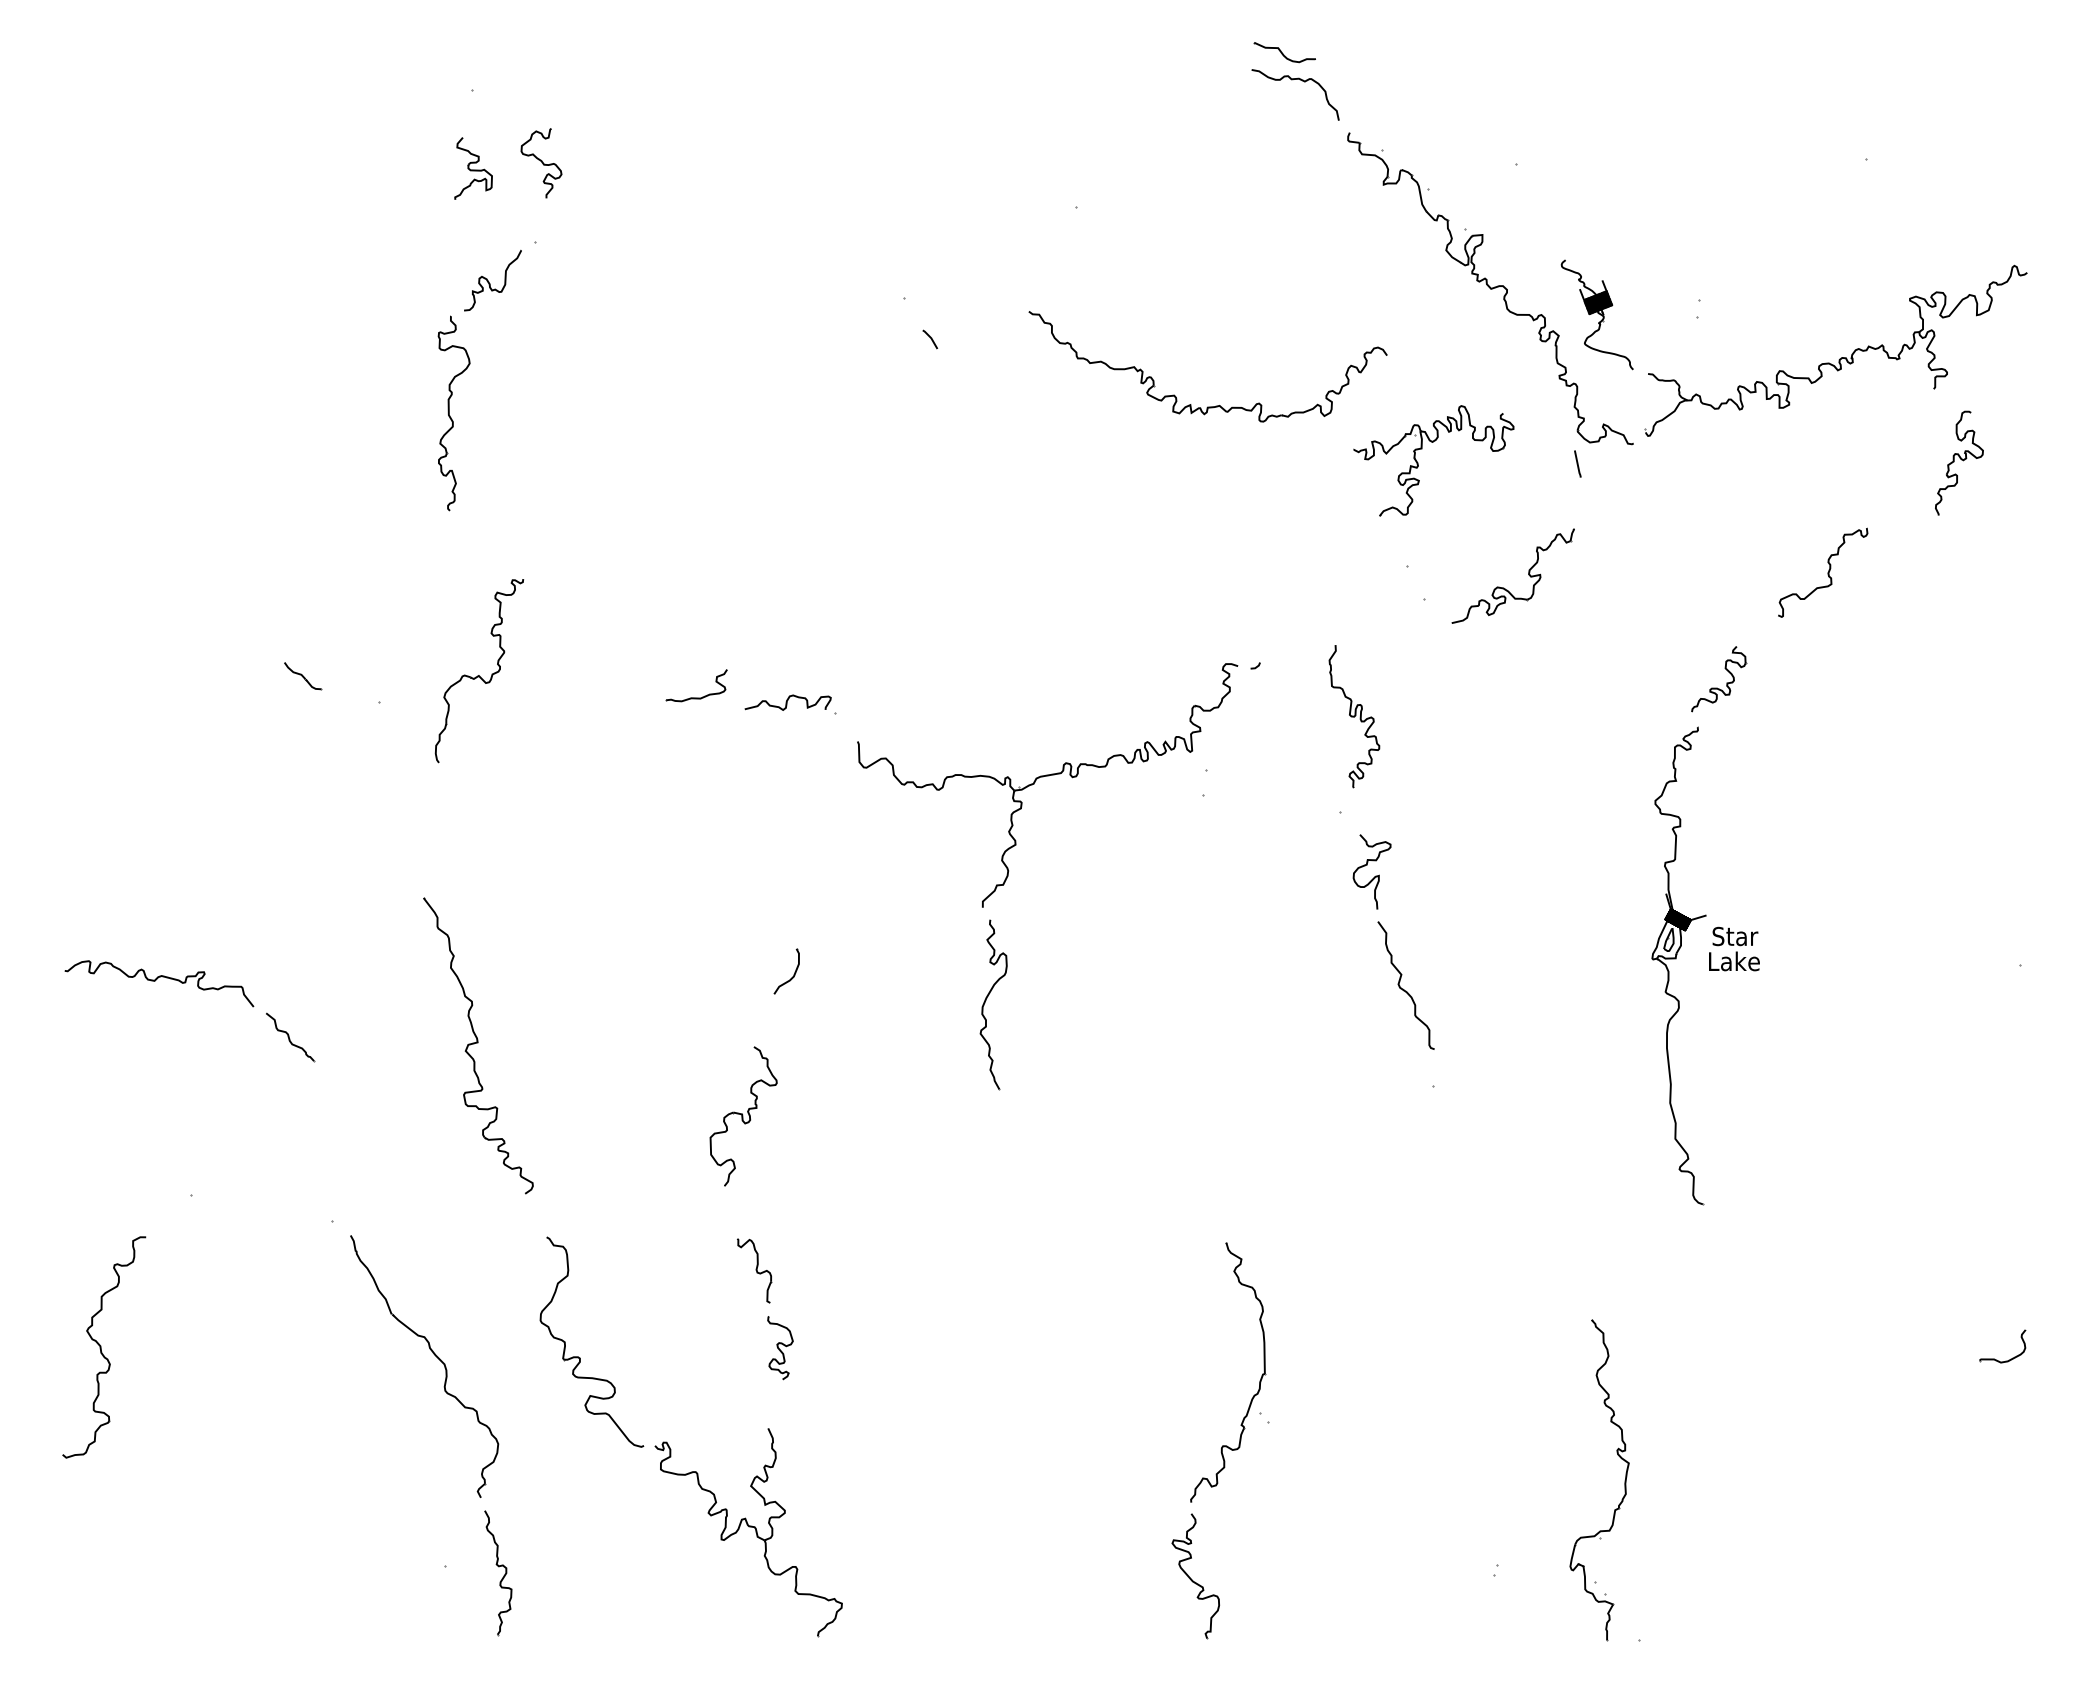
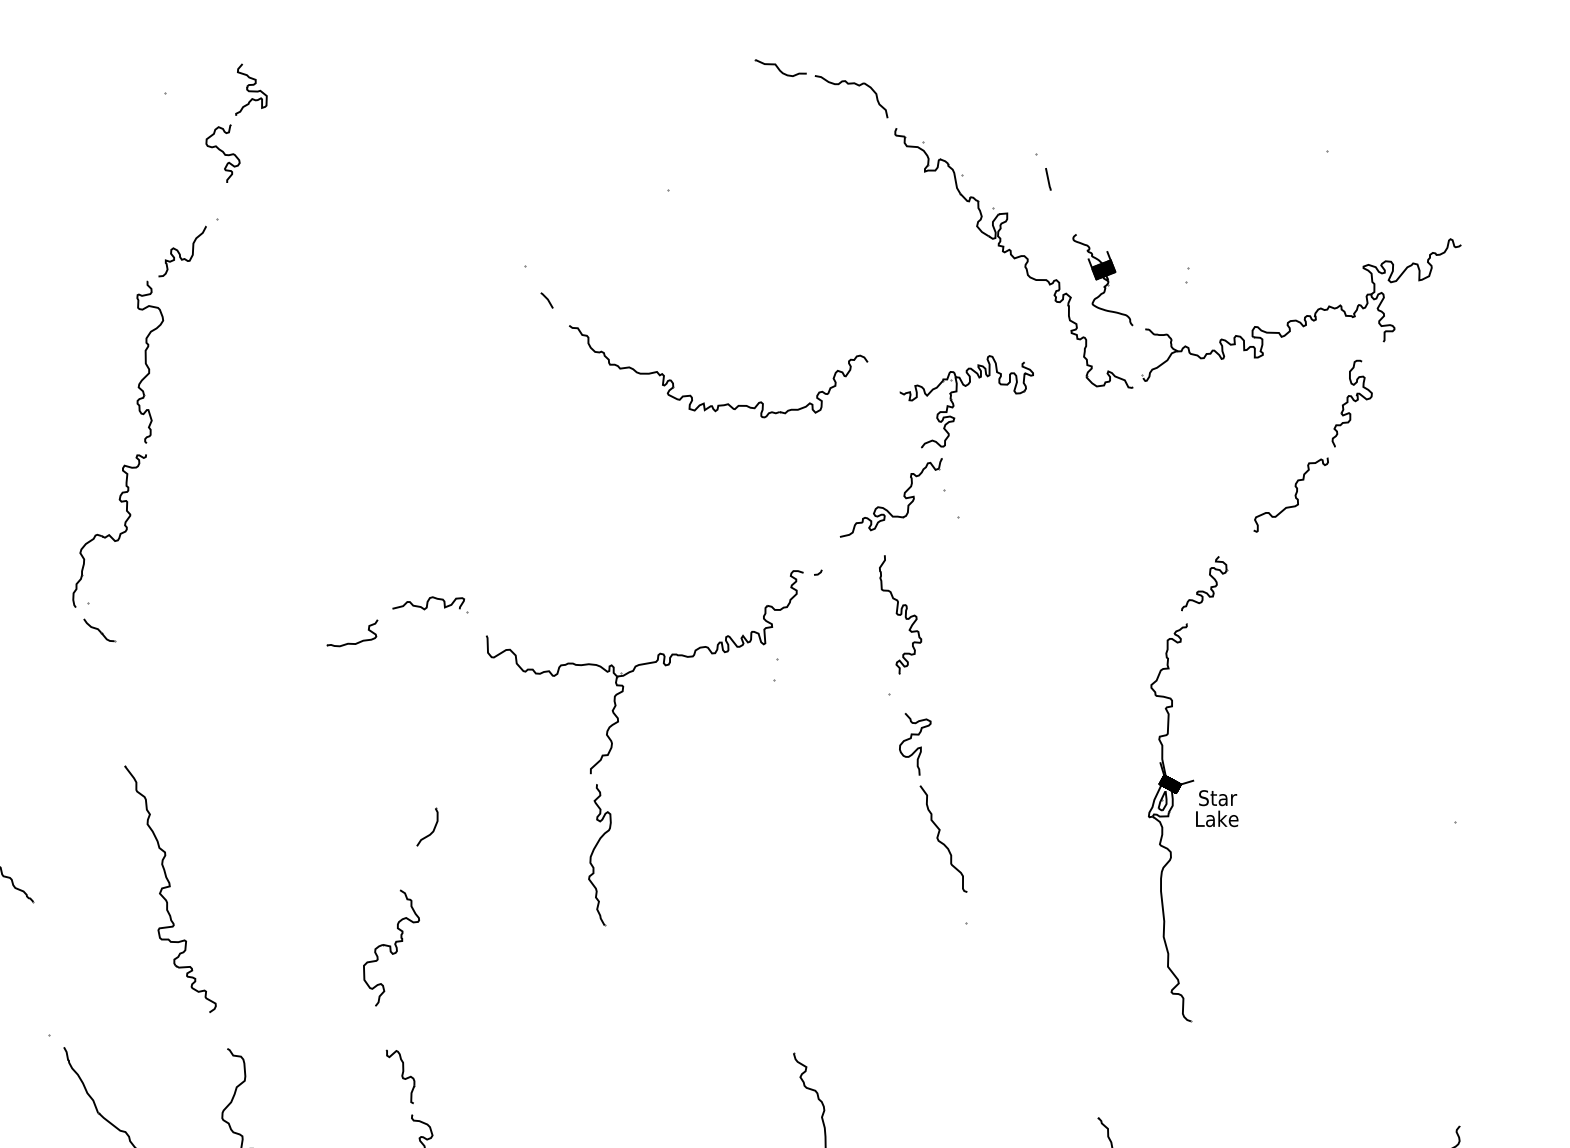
part: (1284, 52) -> (780, 68), moved
part: (473, 168) -> (251, 89), moved
part: (1207, 406) -> (718, 404), moved
part: (1959, 462) -> (1352, 403), moved
line: (1577, 463) -> (1048, 178), moved
part: (1505, 588) -> (884, 508), moved
part: (479, 671) -> (109, 531), moved
part: (303, 676) -> (99, 630), moved
part: (696, 697) -> (352, 643), moved

